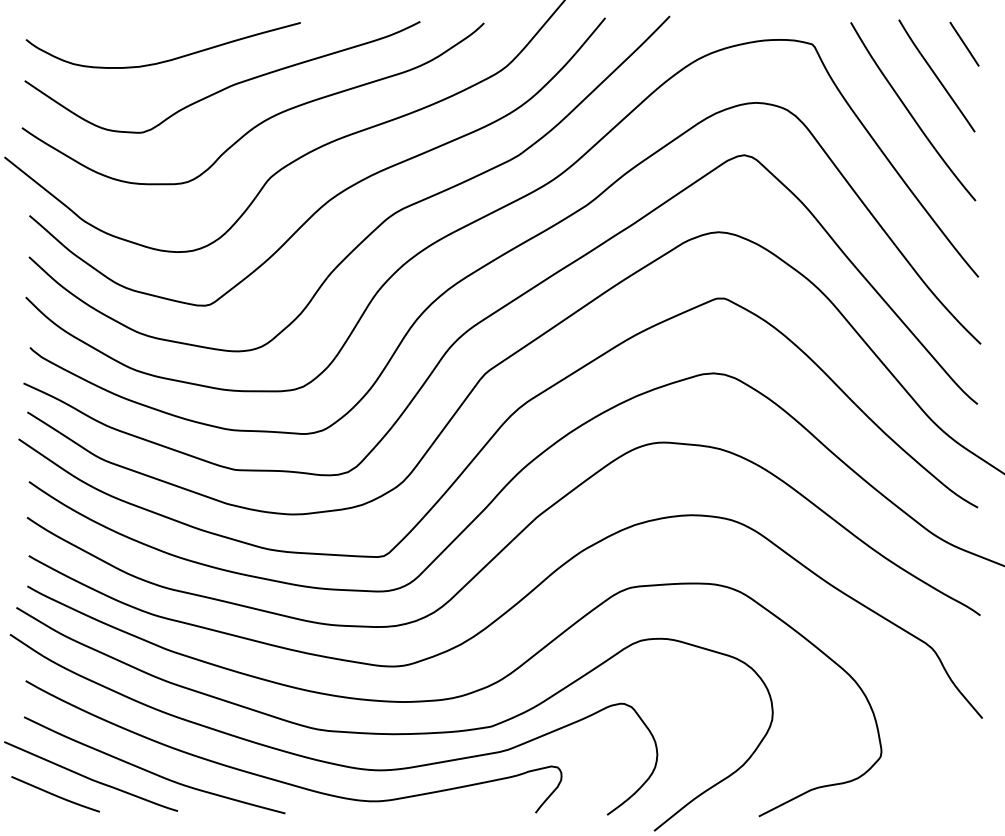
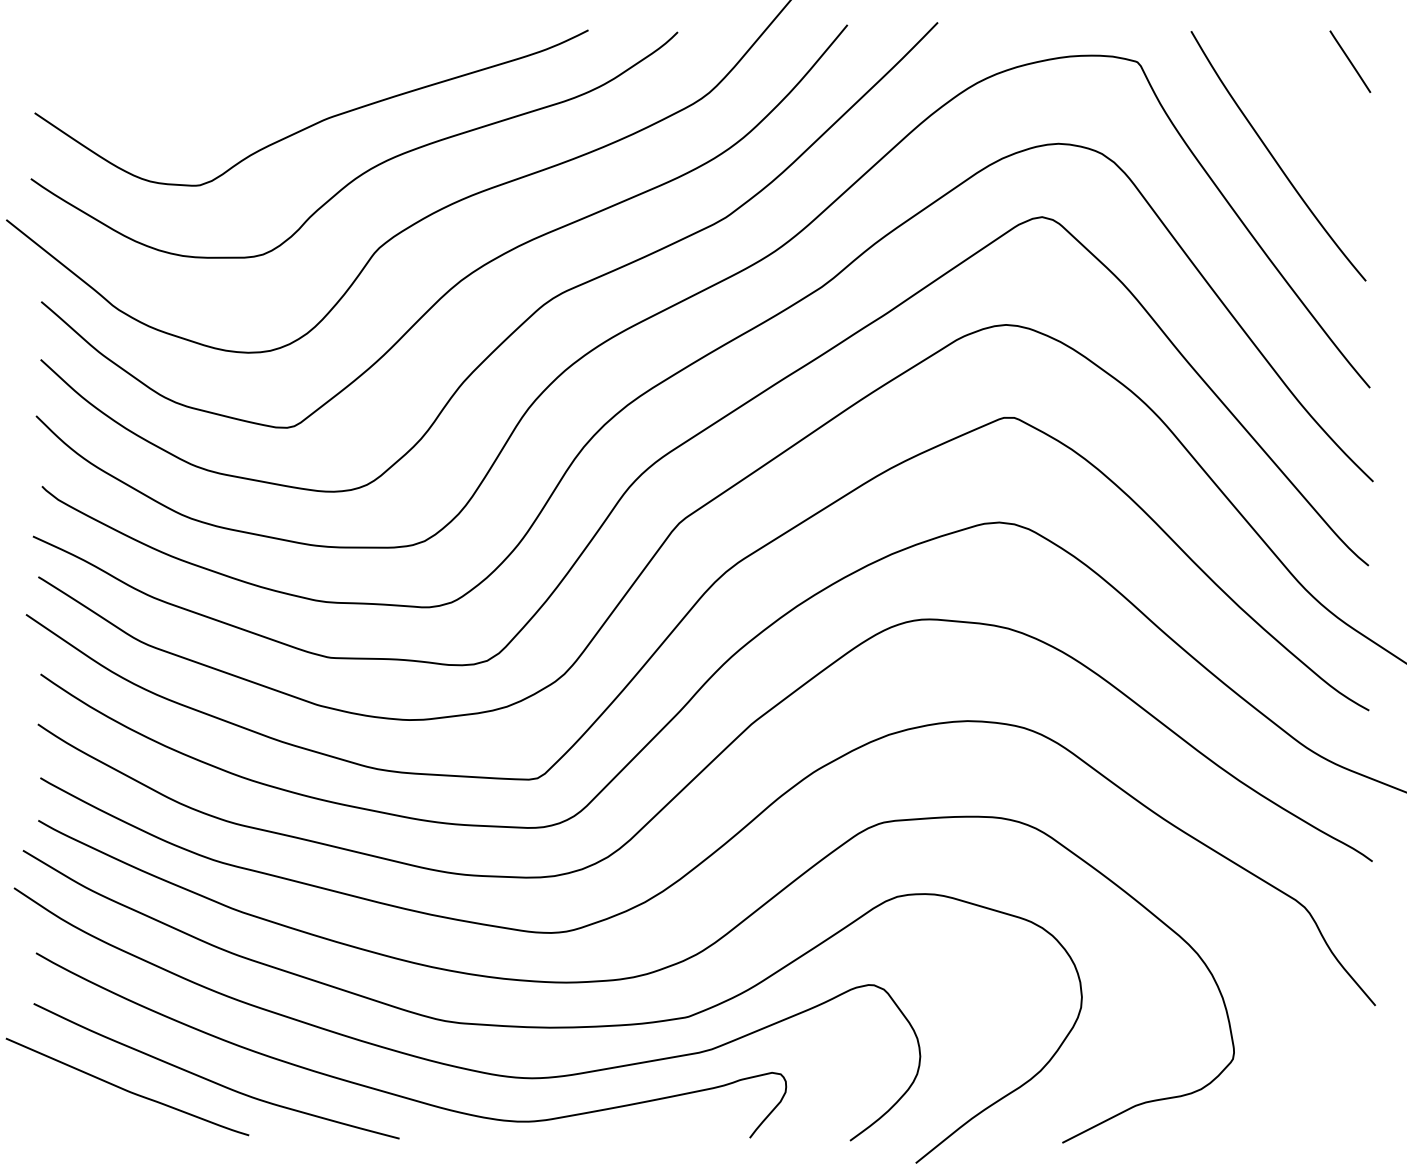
curve: (166, 60) -> (232, 84), removed
curve: (936, 76) -> (1311, 106), removed
curve: (55, 794) -> (77, 1112), removed

